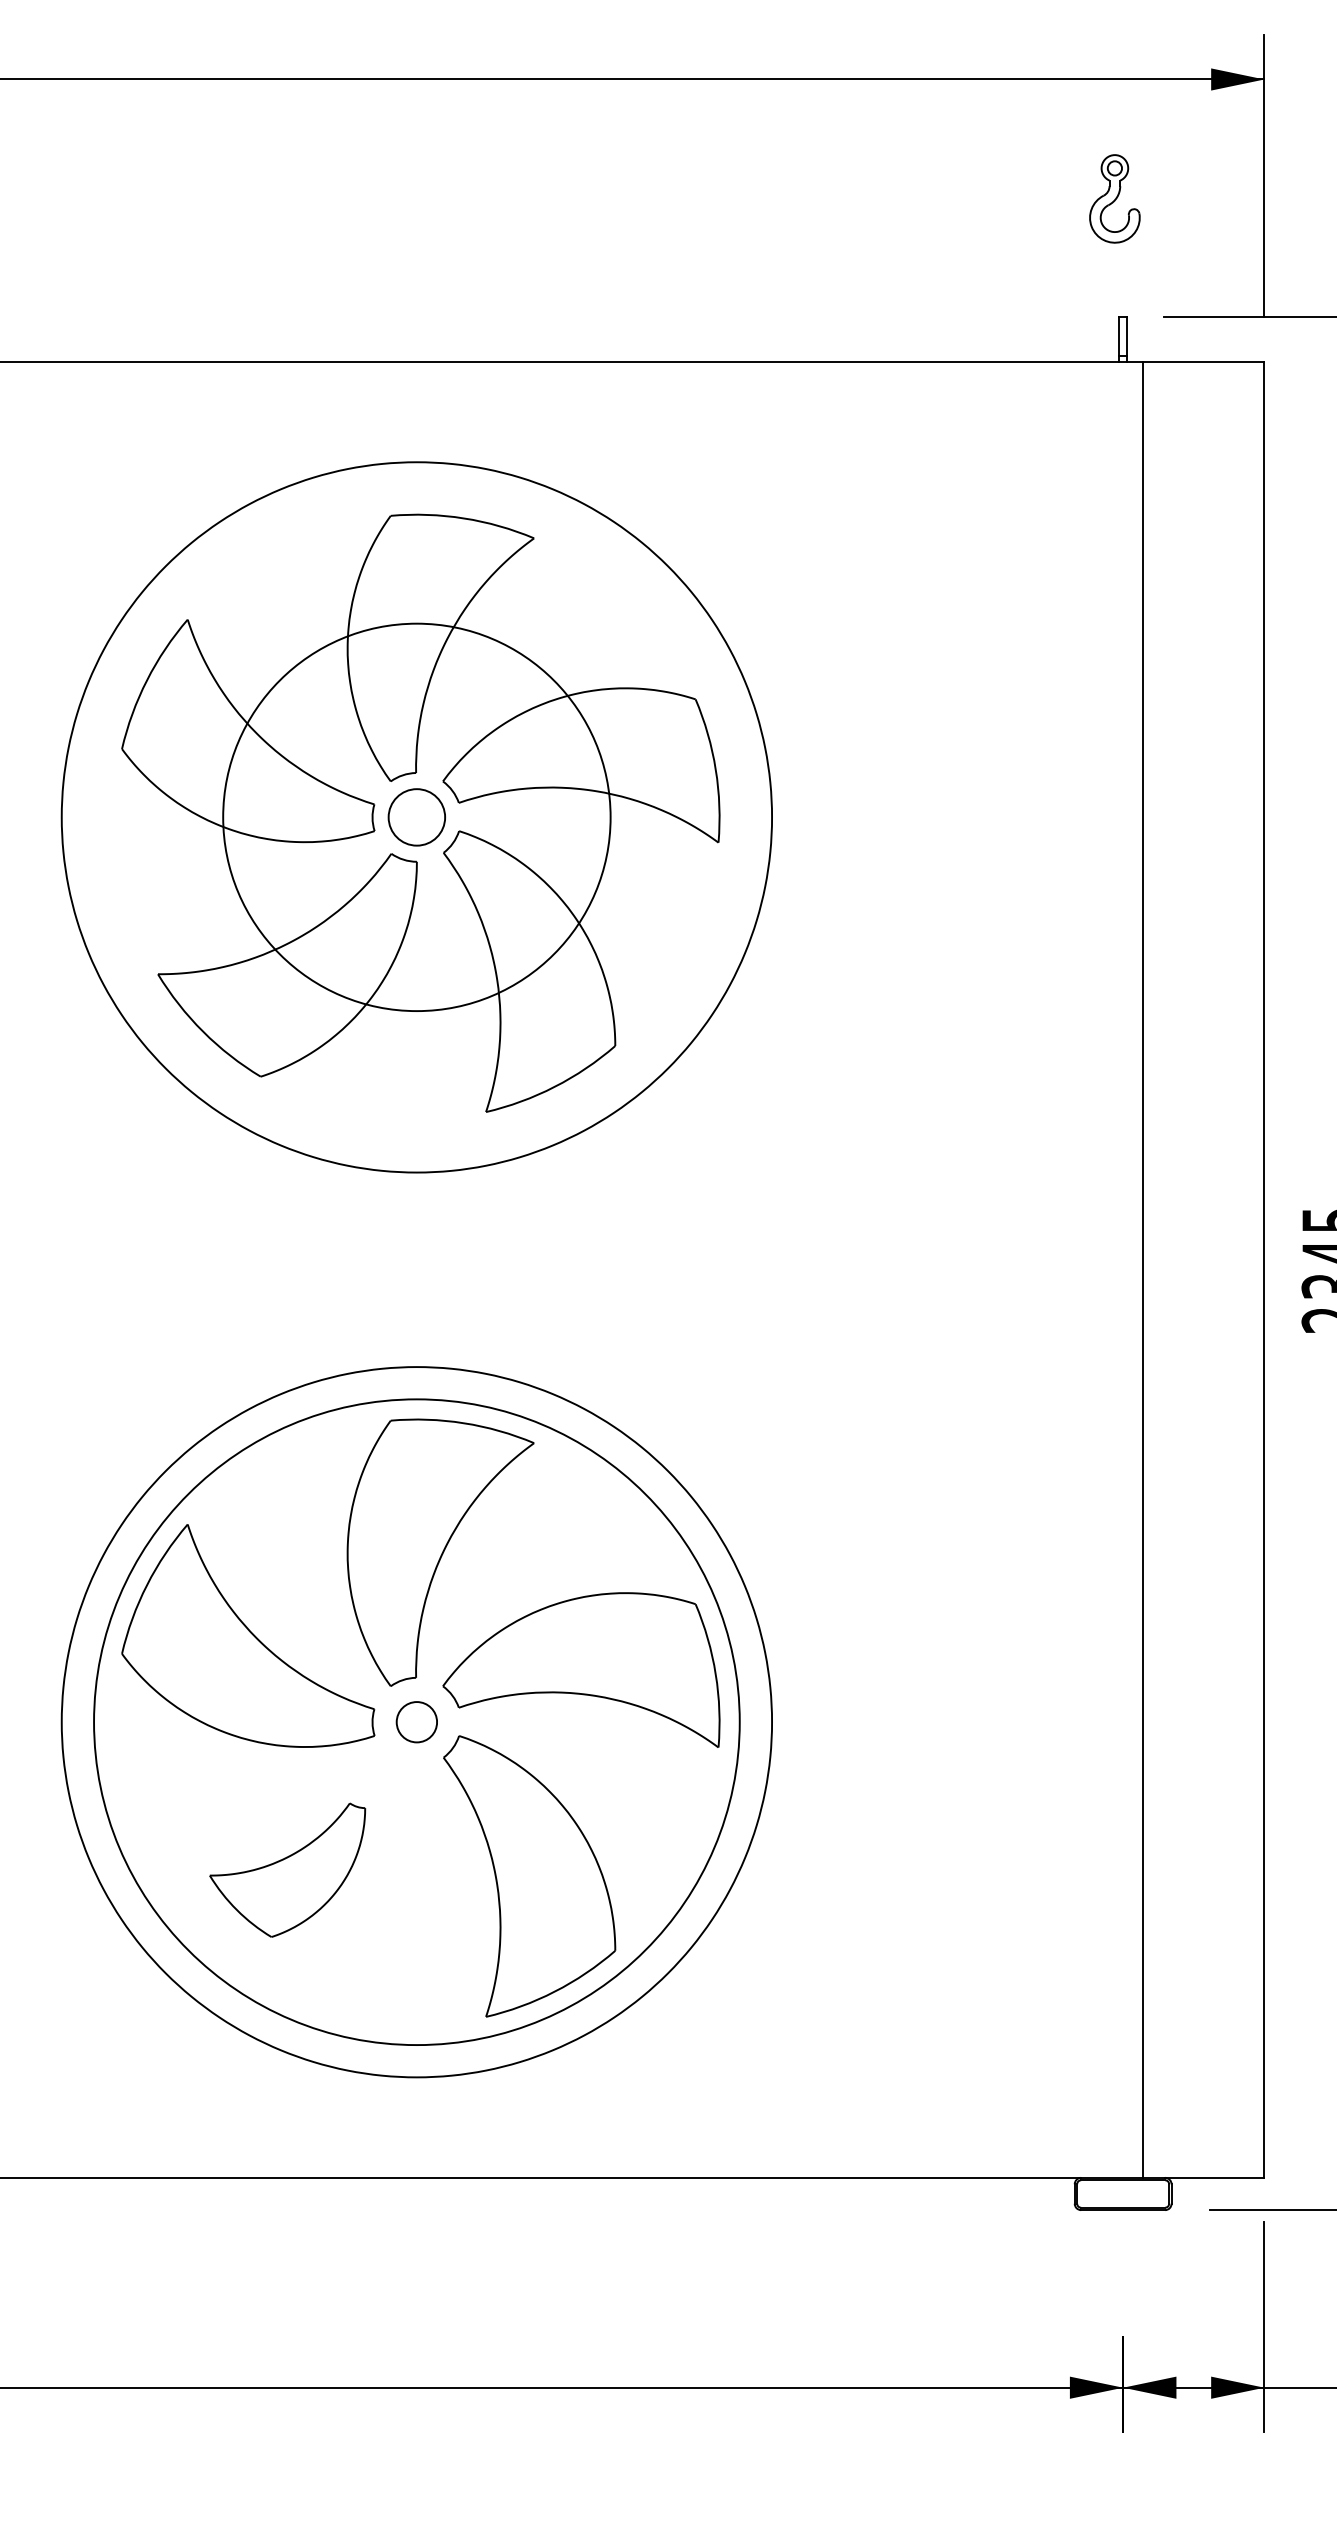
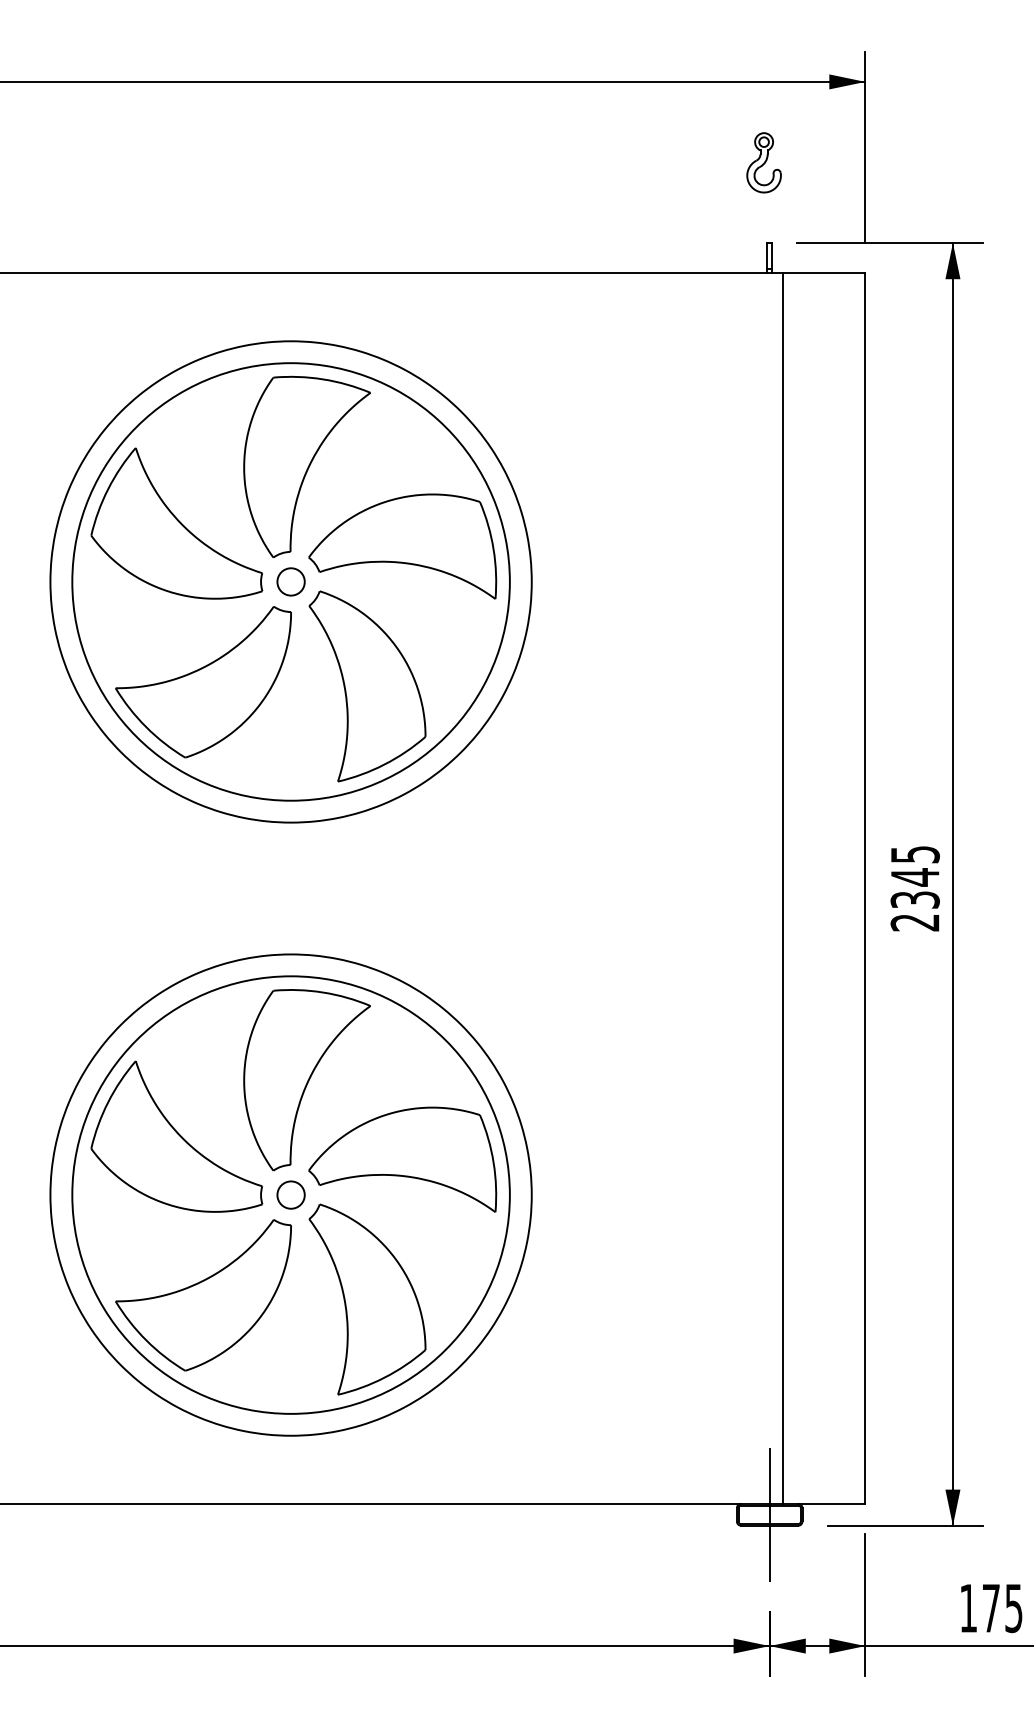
circle: (416, 816) -> (290, 581), size x0.71
circle: (416, 816) -> (290, 581), size x1.67
part: (287, 1870) -> (203, 1295), size x1.67
line: (1122, 2193) -> (769, 1514), added

